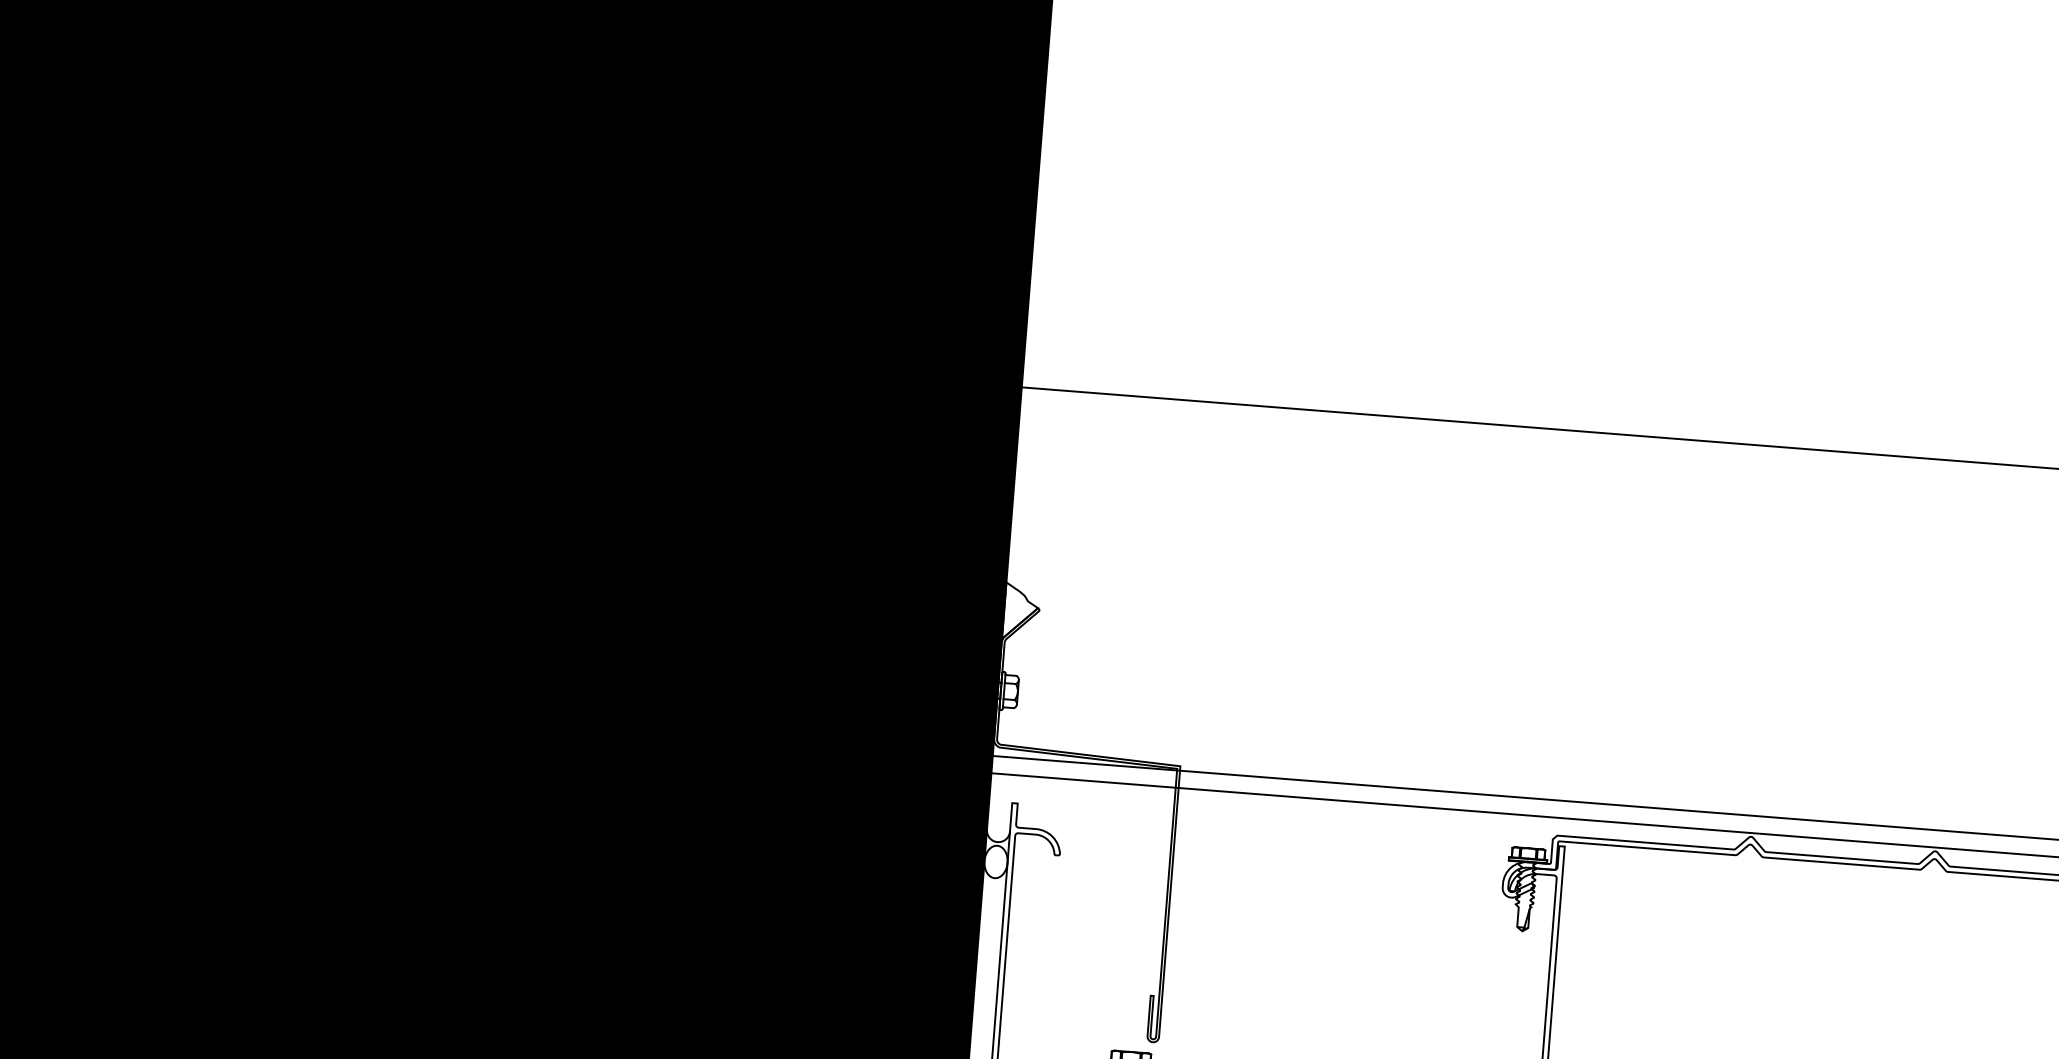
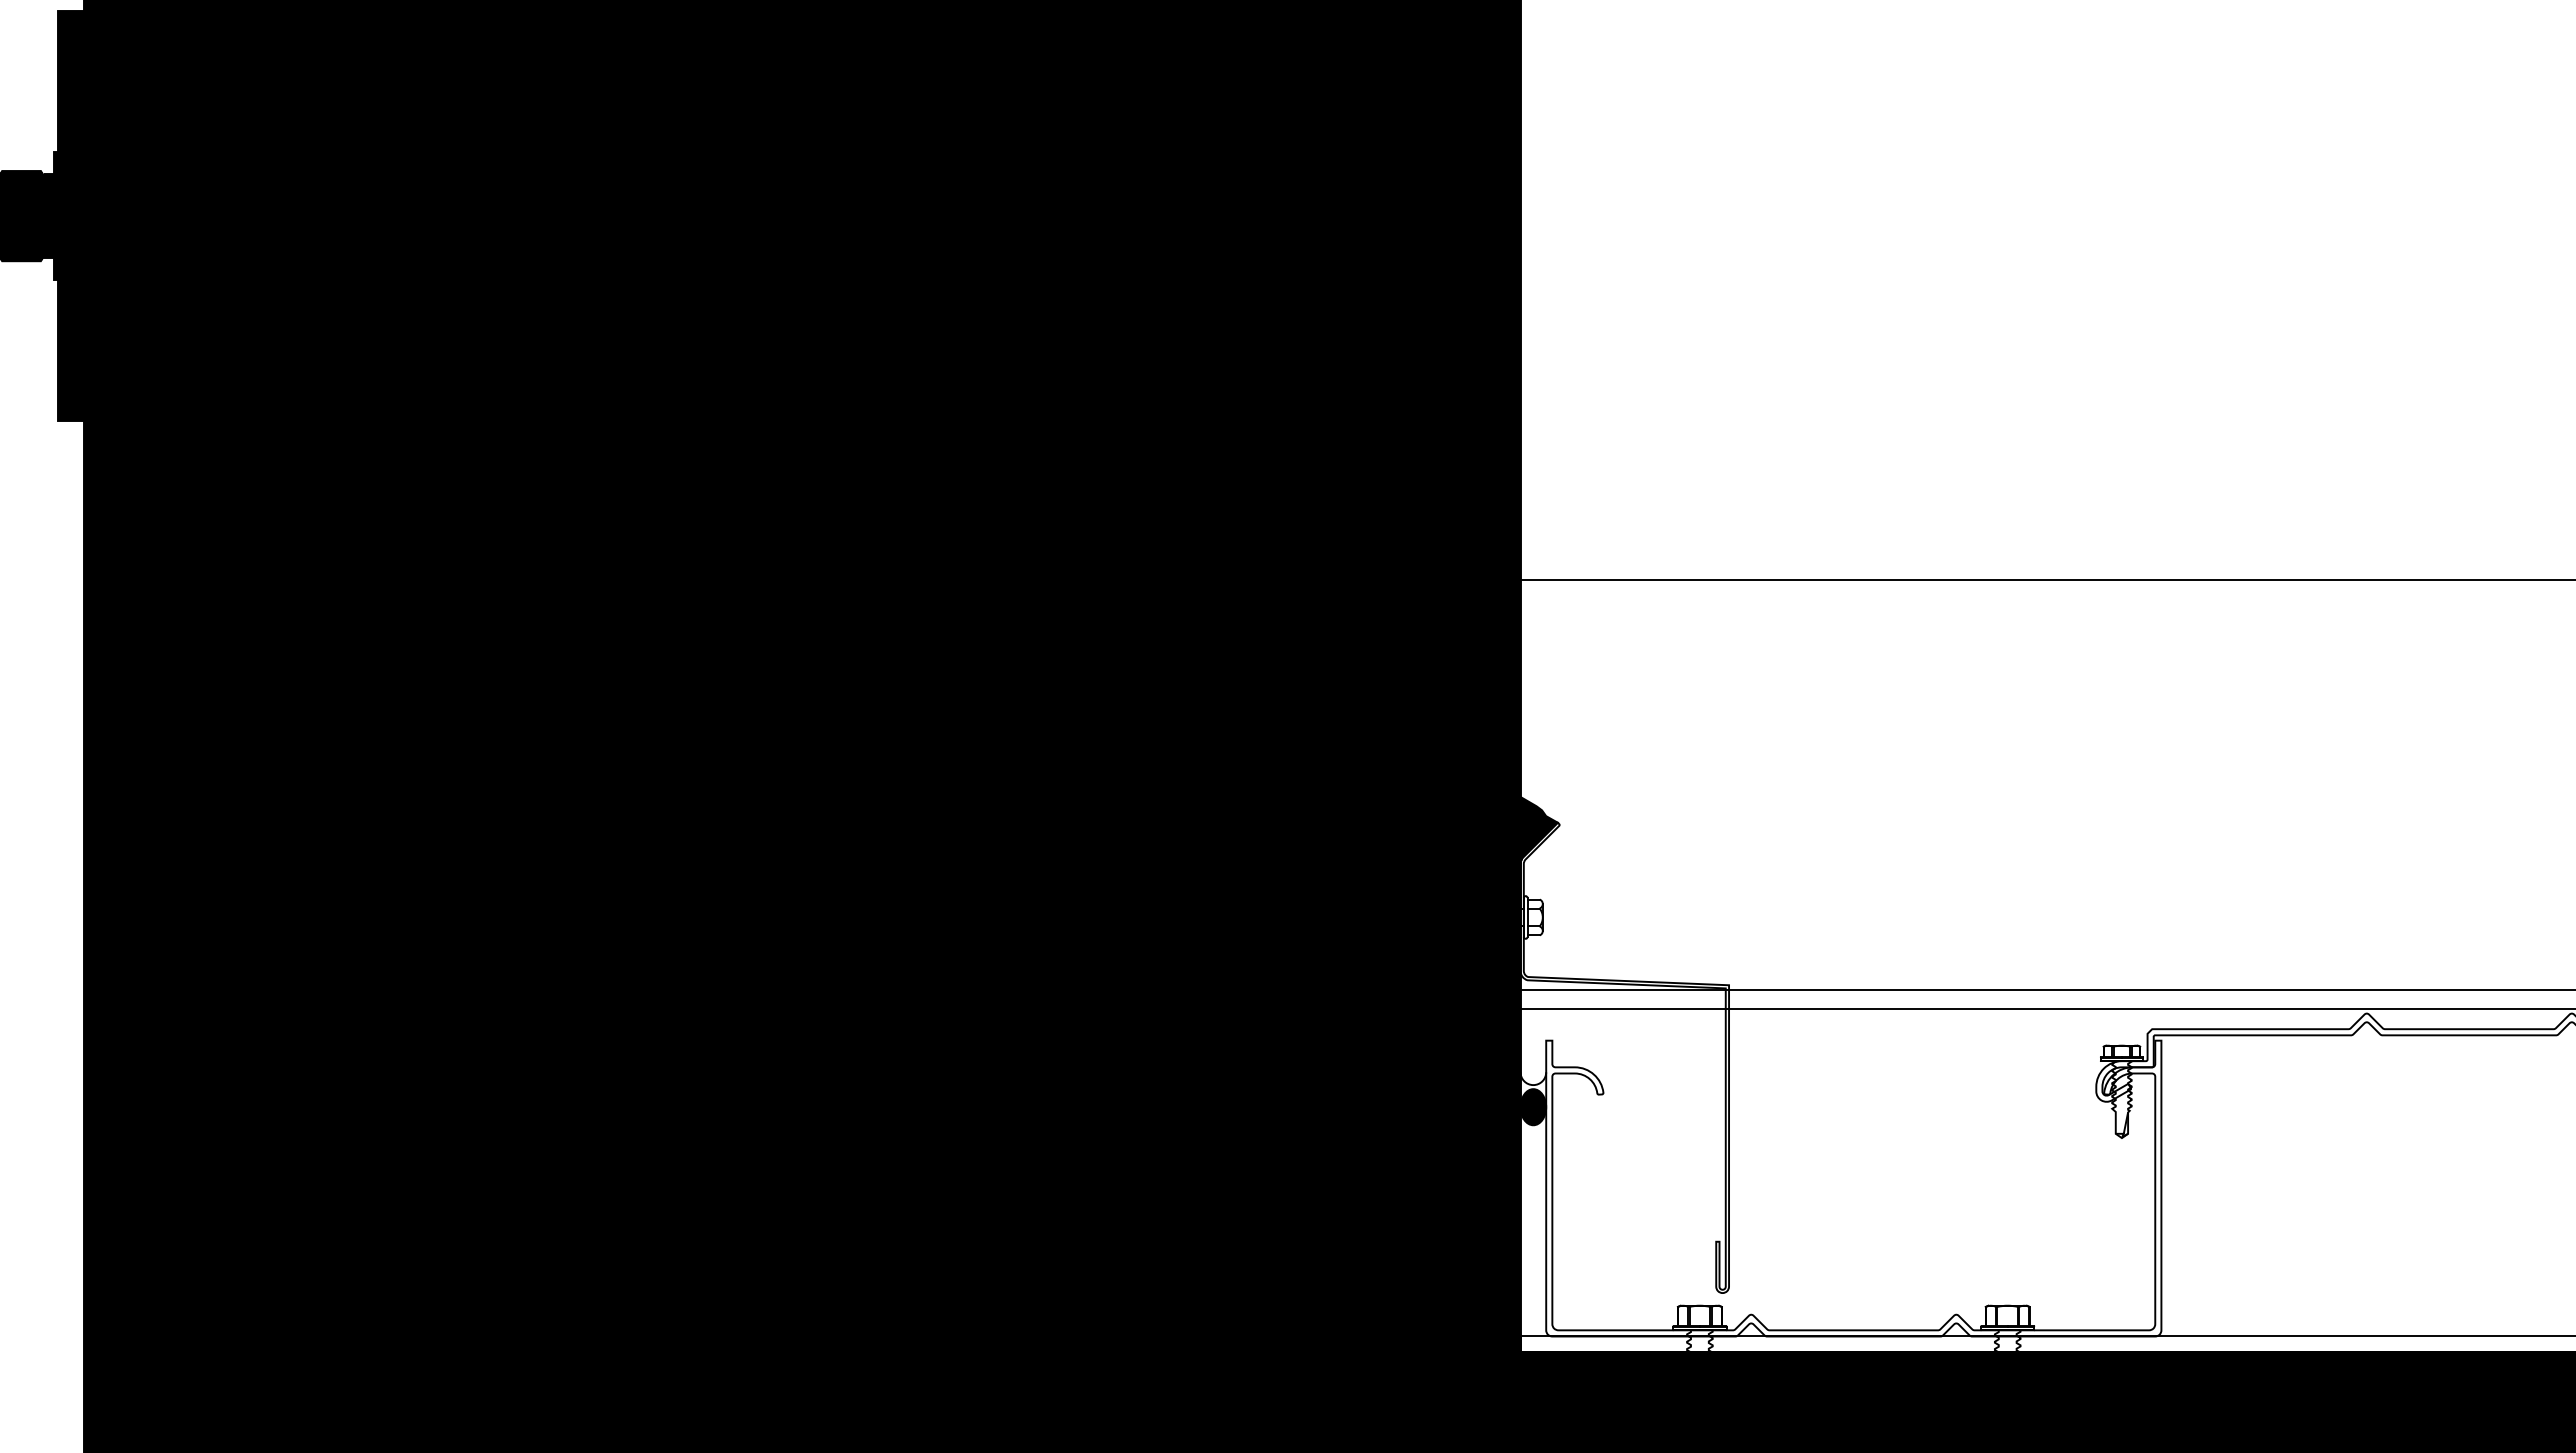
fill: (1020, 612) -> (1538, 829), added
fill: (996, 862) -> (1533, 1107), added

